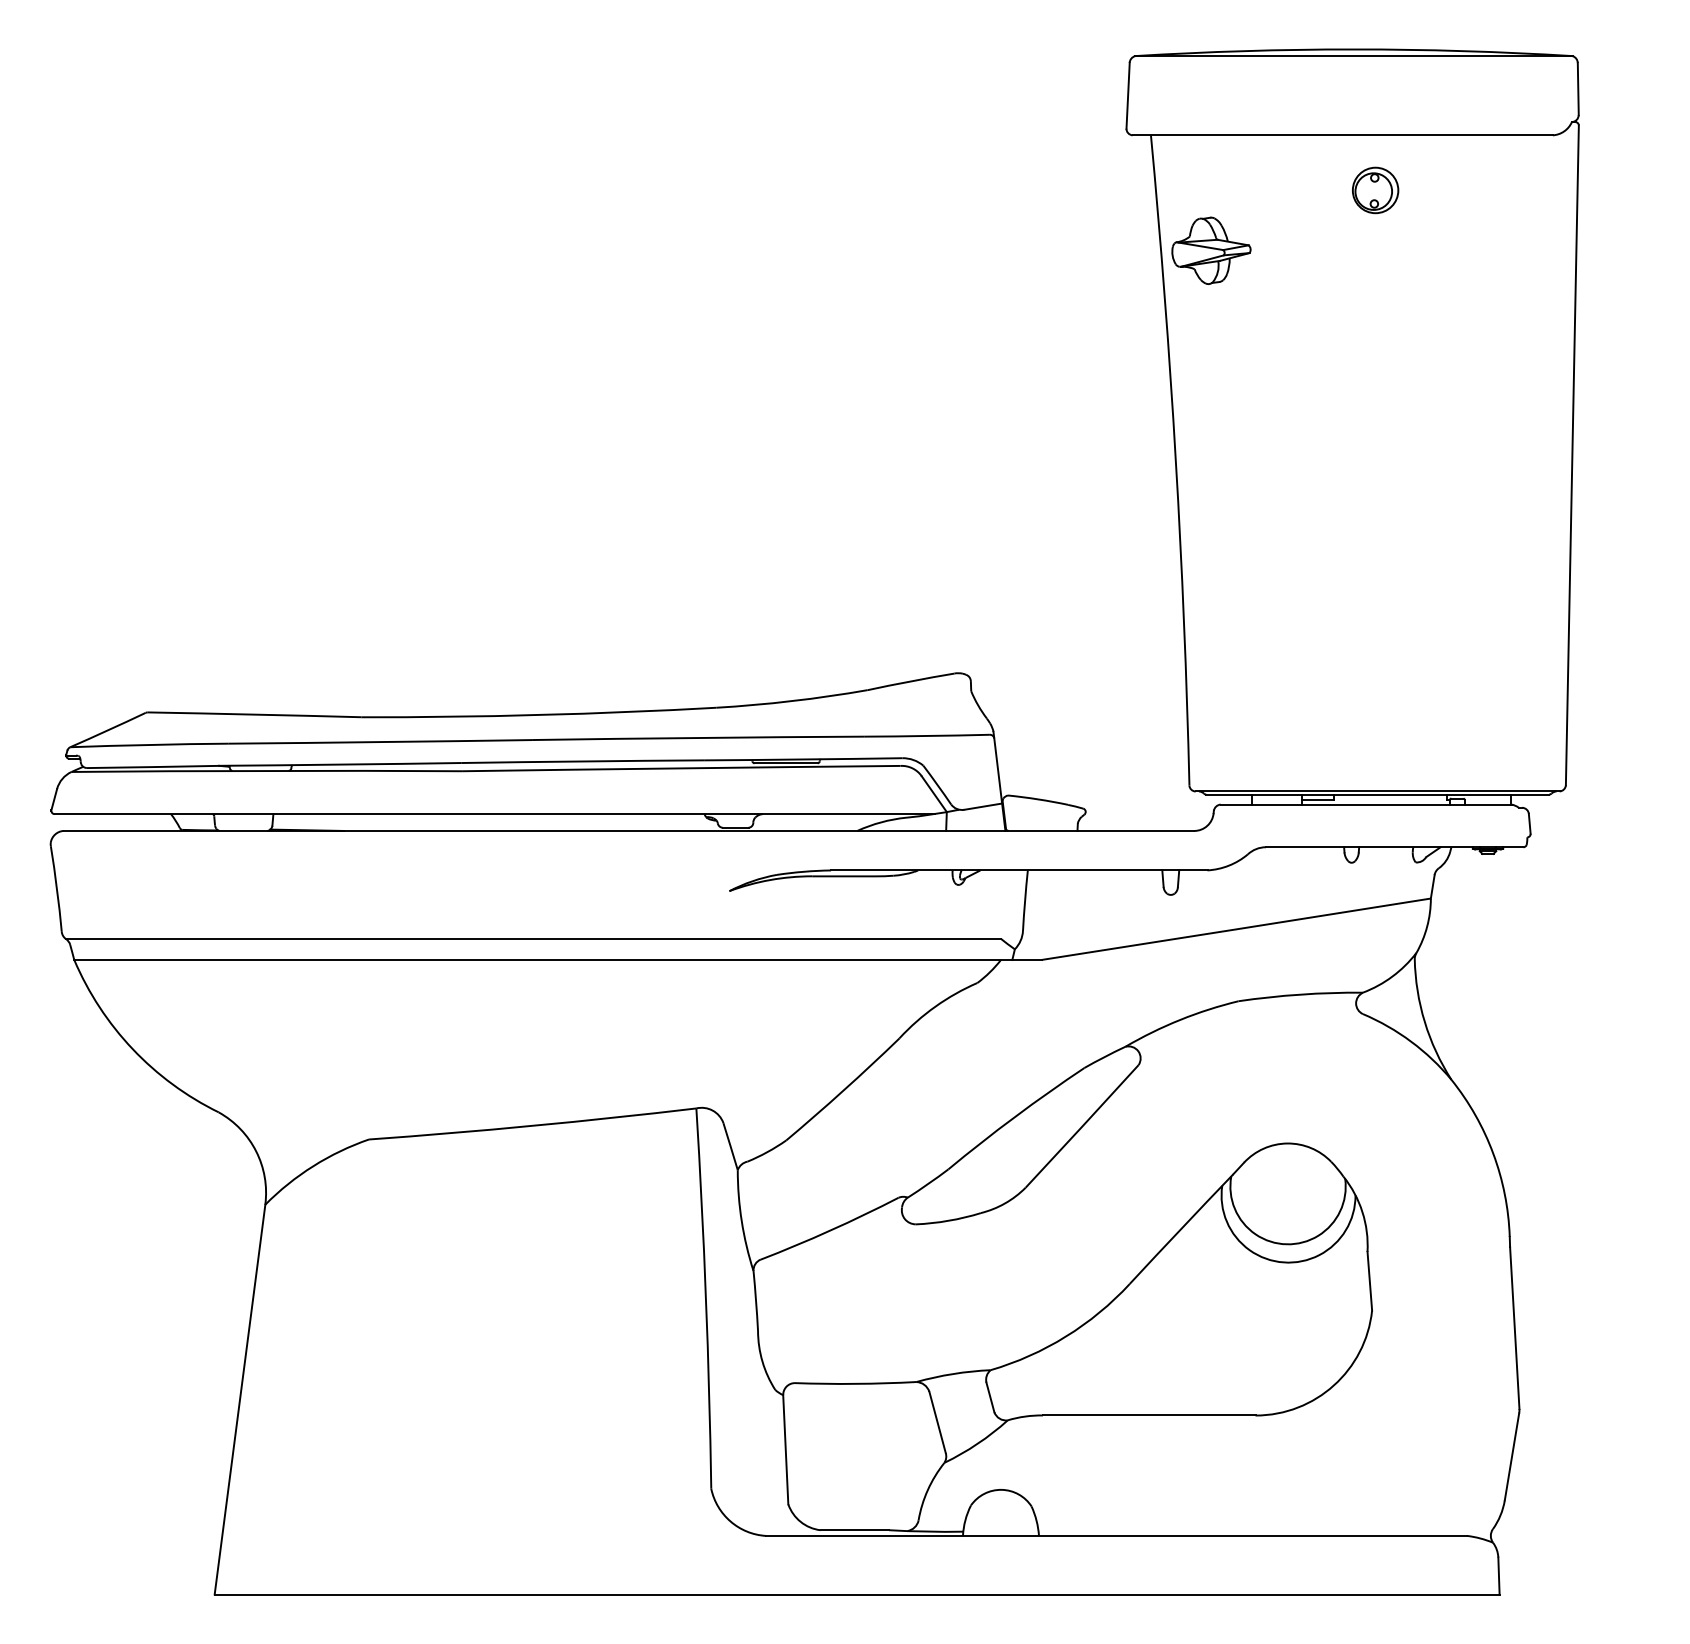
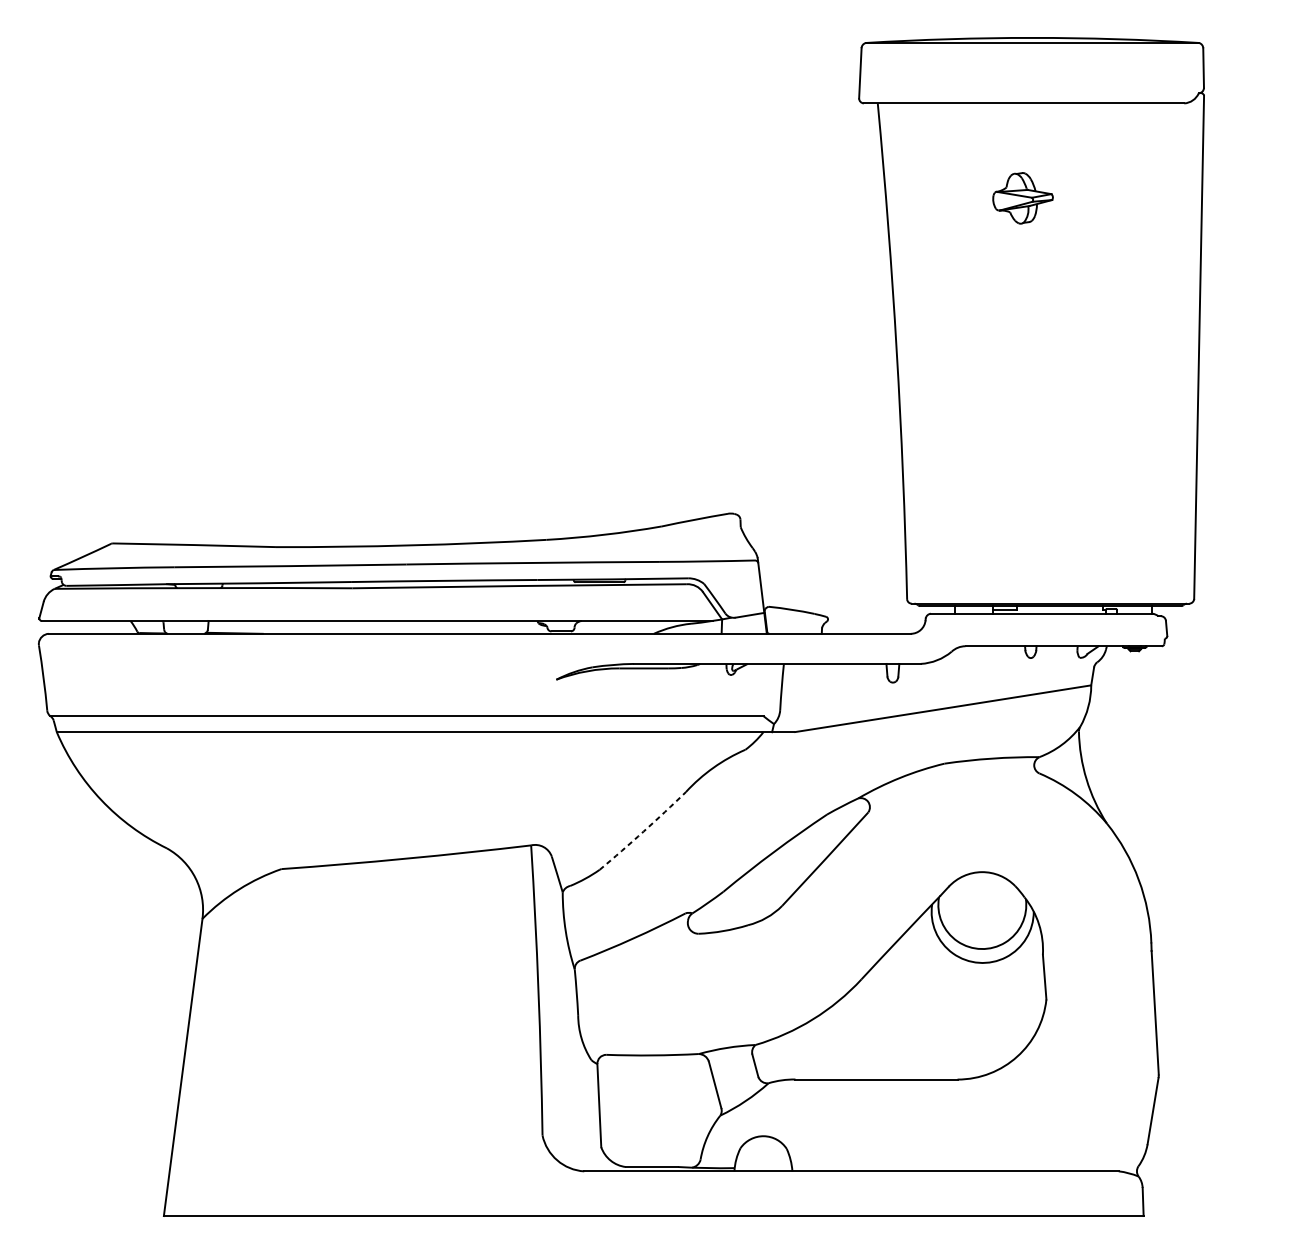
part: (1375, 190) -> (1049, 145), removed
part: (1211, 250) -> (1023, 198), moved
arc: (843, 1090) -> (643, 831), solid -> dashed

